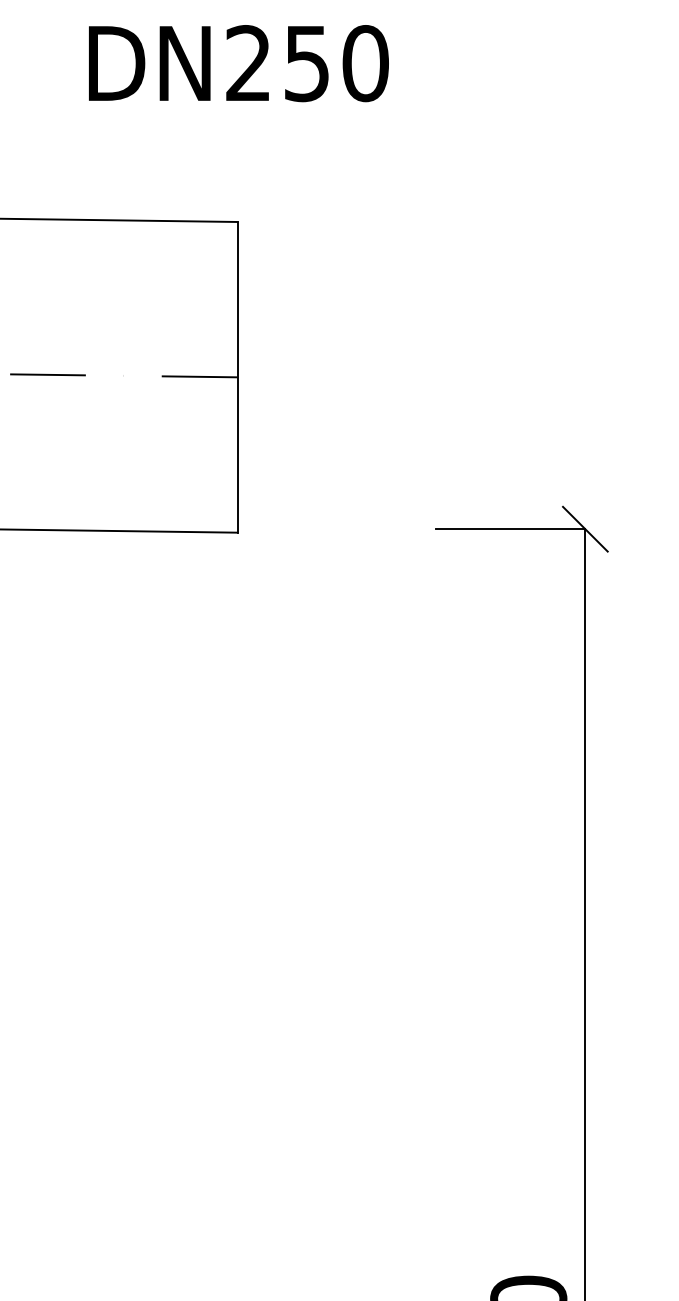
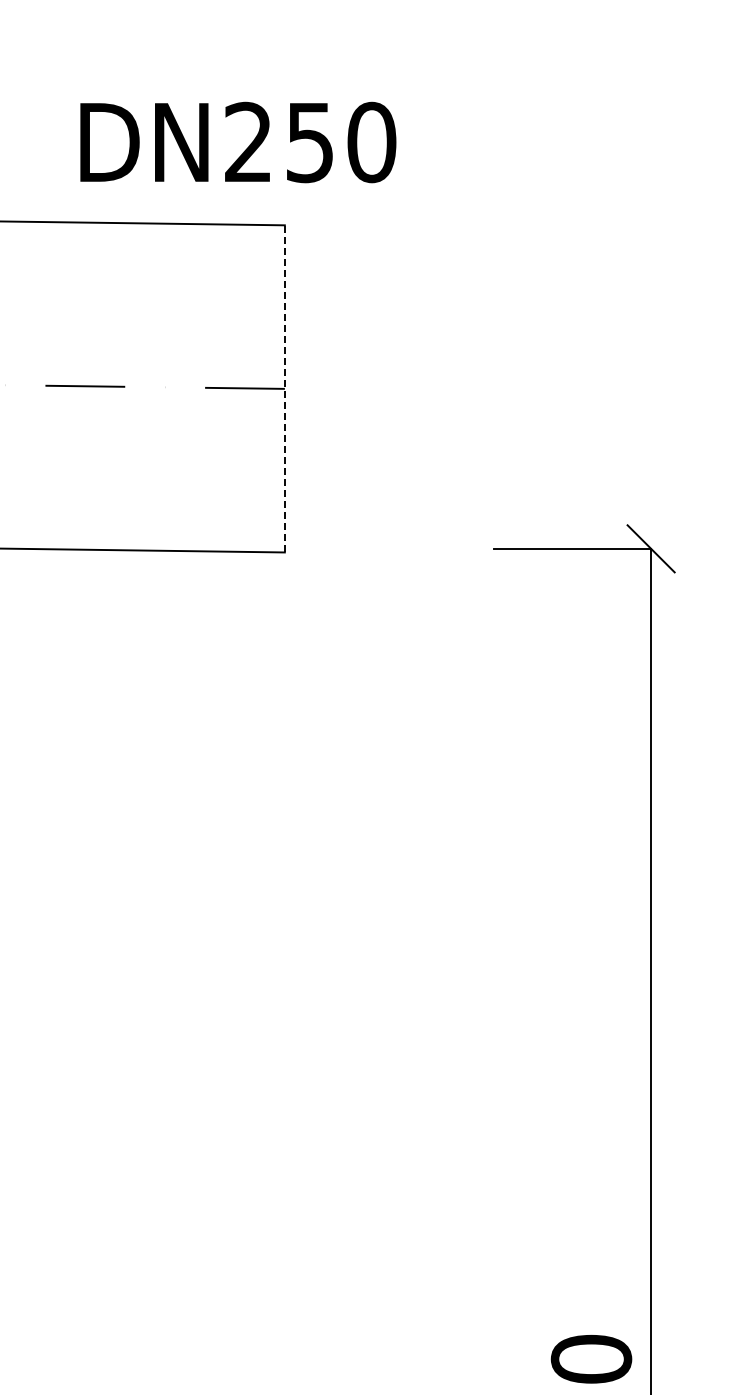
text: (239, 63) -> (238, 142), moved
line: (237, 376) -> (284, 388), solid -> dashed

